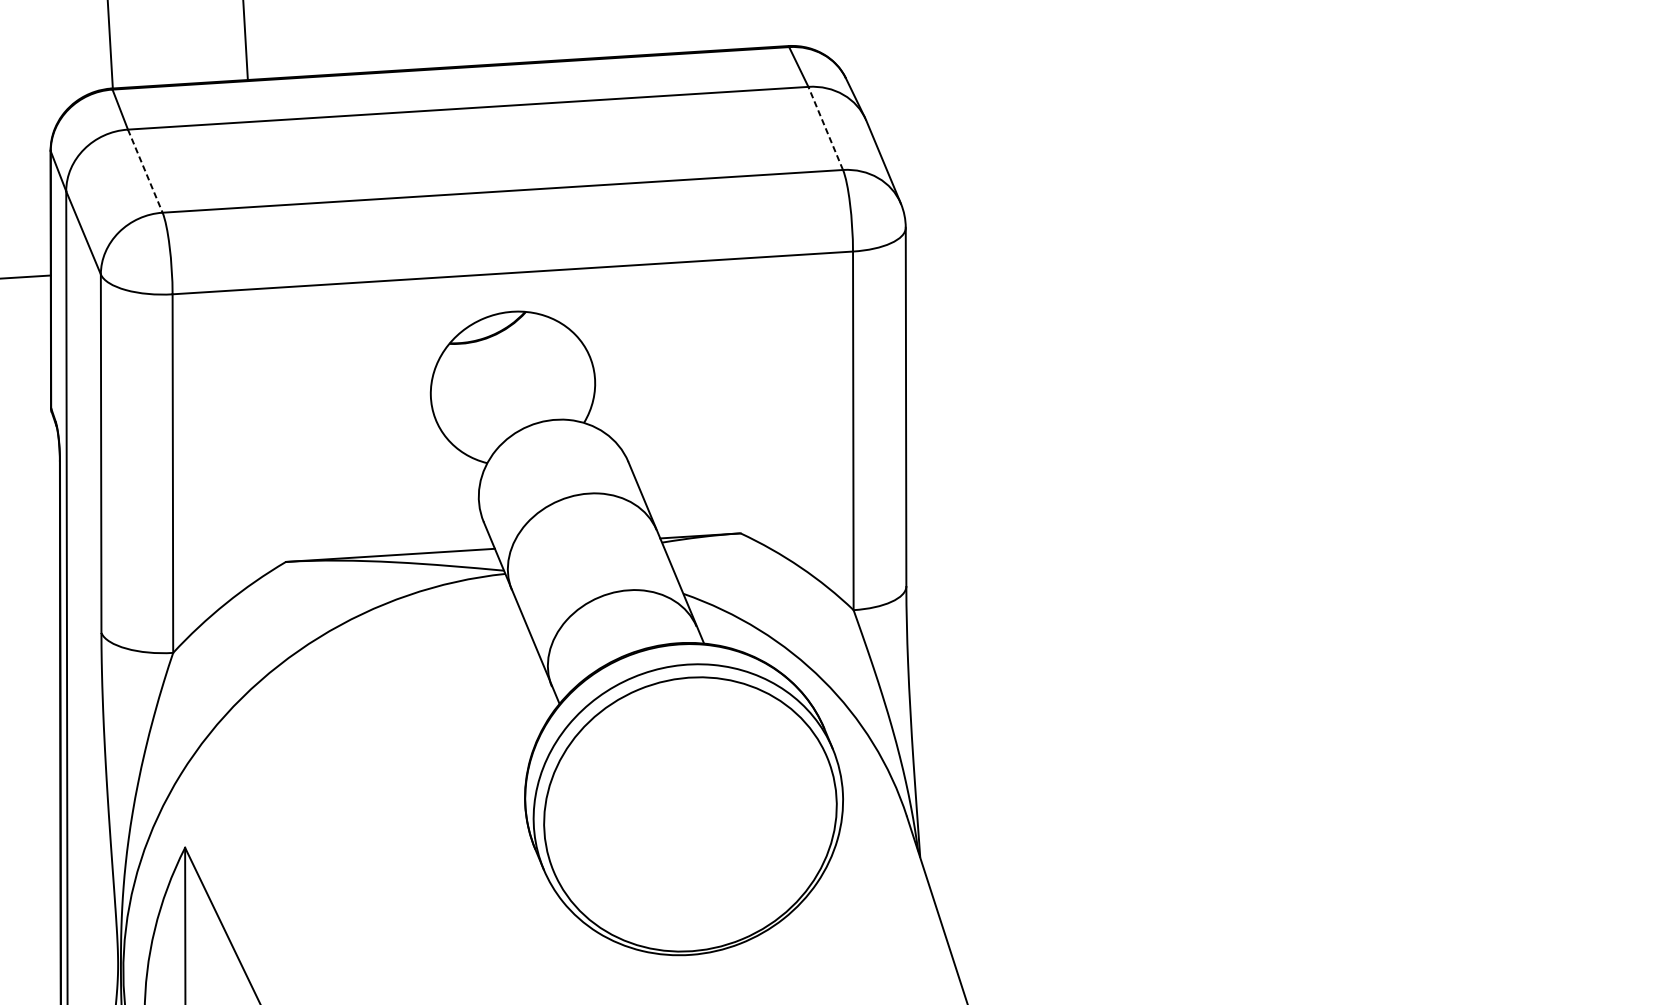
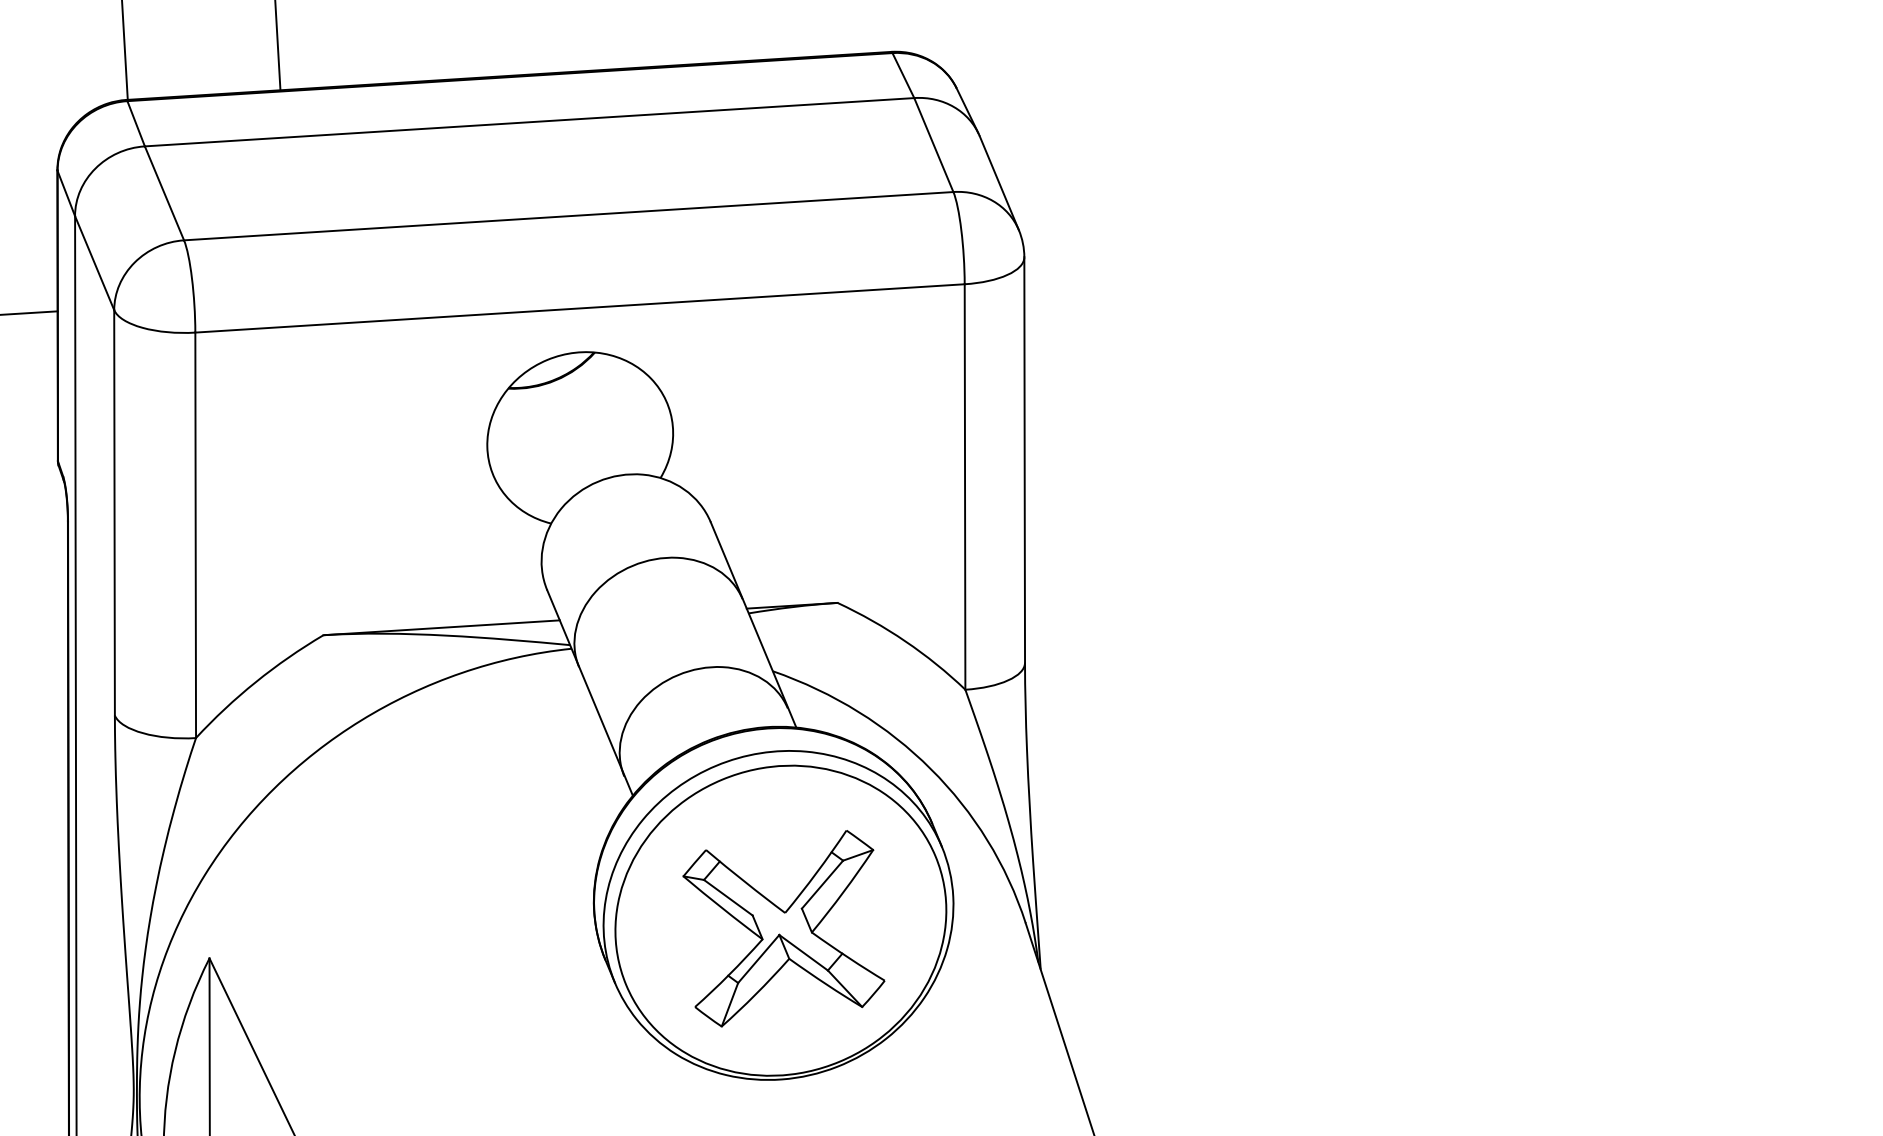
line: (825, 128) -> (933, 145), dashed -> solid
line: (145, 171) -> (164, 193), dashed -> solid
part: (692, 821) -> (783, 928), added

